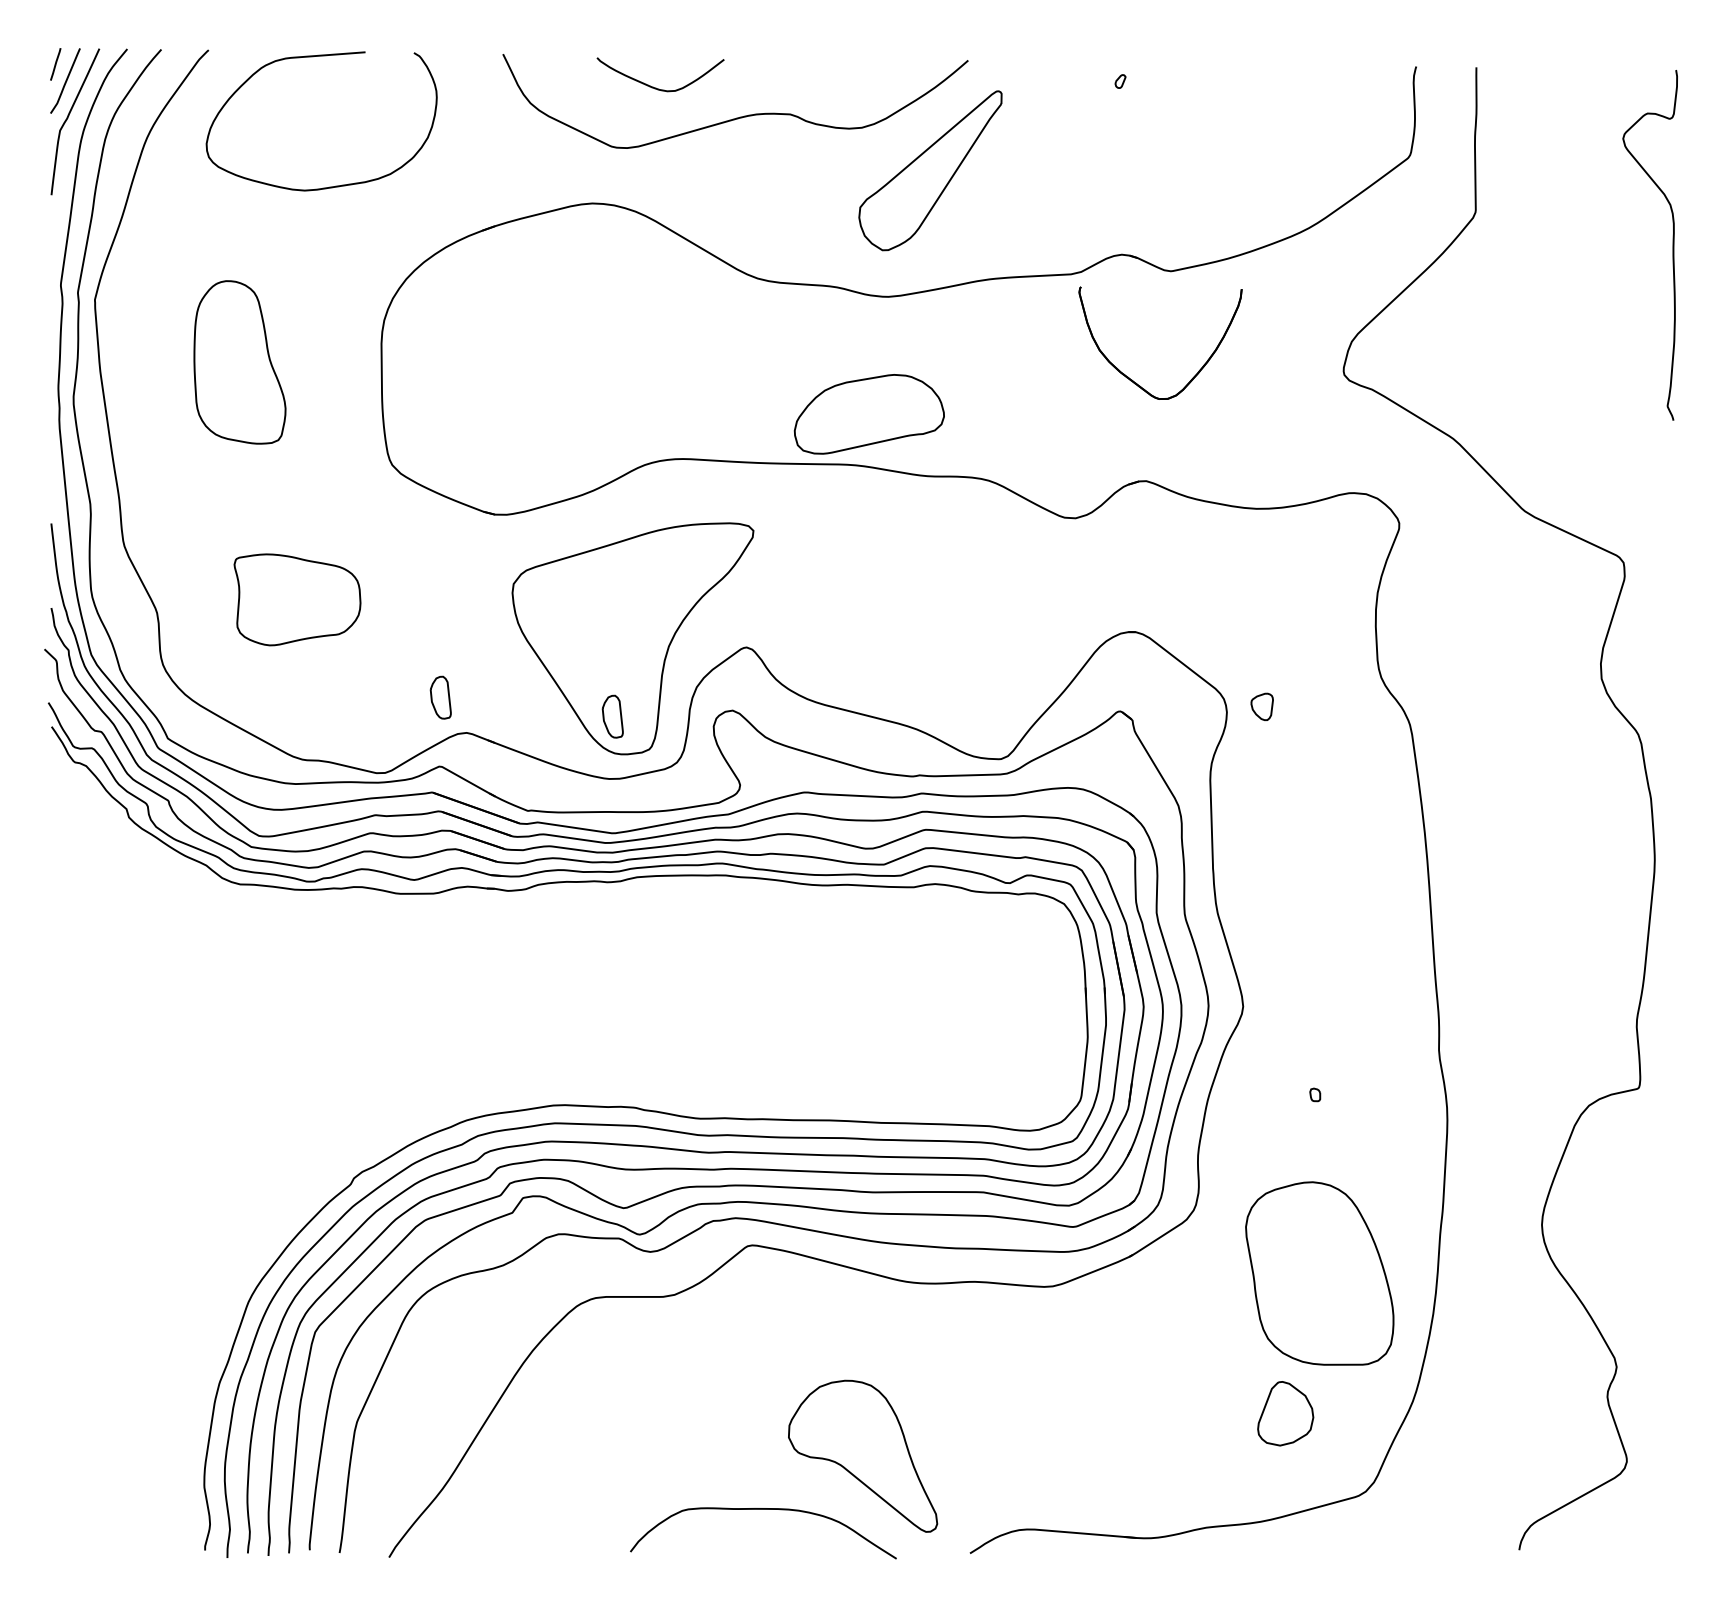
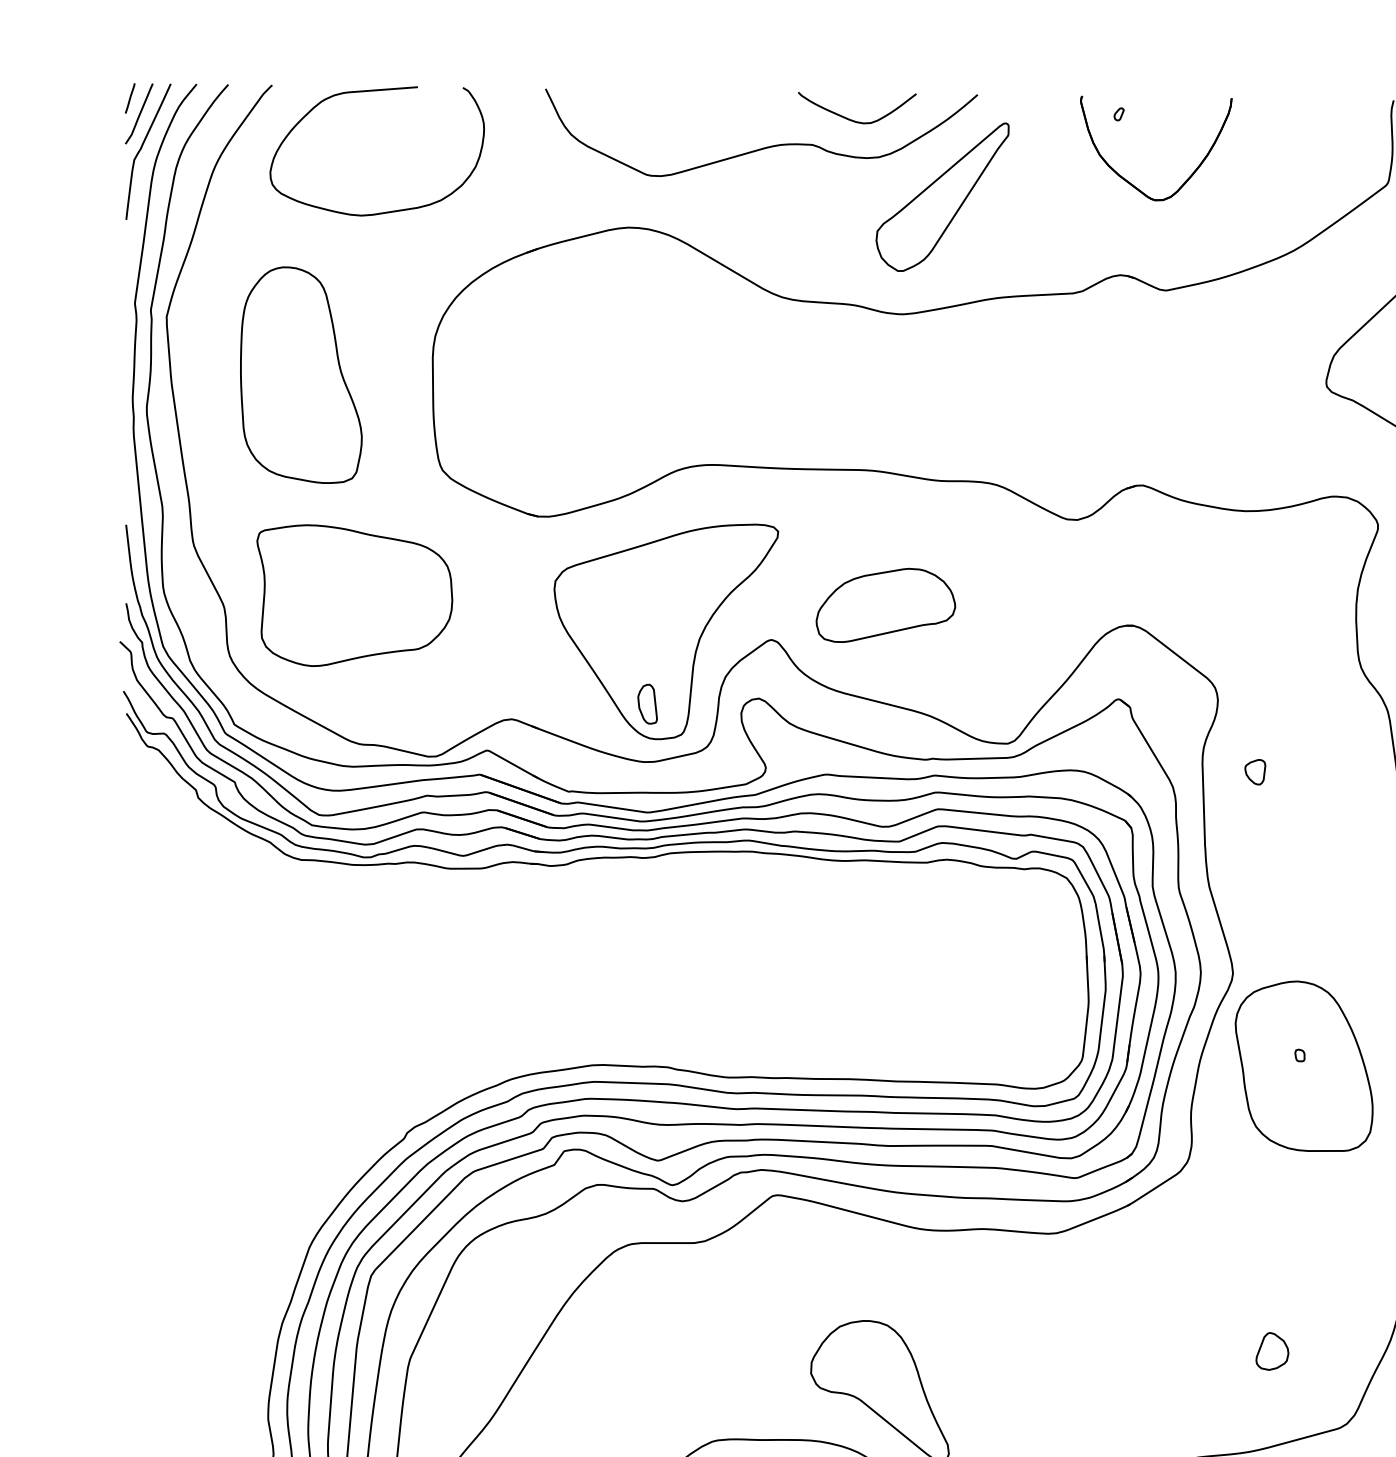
curve: (656, 87) -> (853, 119), moved
part: (239, 362) -> (300, 375), size x1.43
part: (1132, 379) -> (1130, 182), moved
part: (868, 414) -> (885, 605), moved
part: (297, 599) -> (354, 595), size x1.67
part: (440, 697) -> (487, 686), removed
part: (1261, 706) -> (1254, 771), moved
part: (1319, 1273) -> (1303, 1066), moved
part: (1285, 1413) -> (1272, 1351), size x0.62

